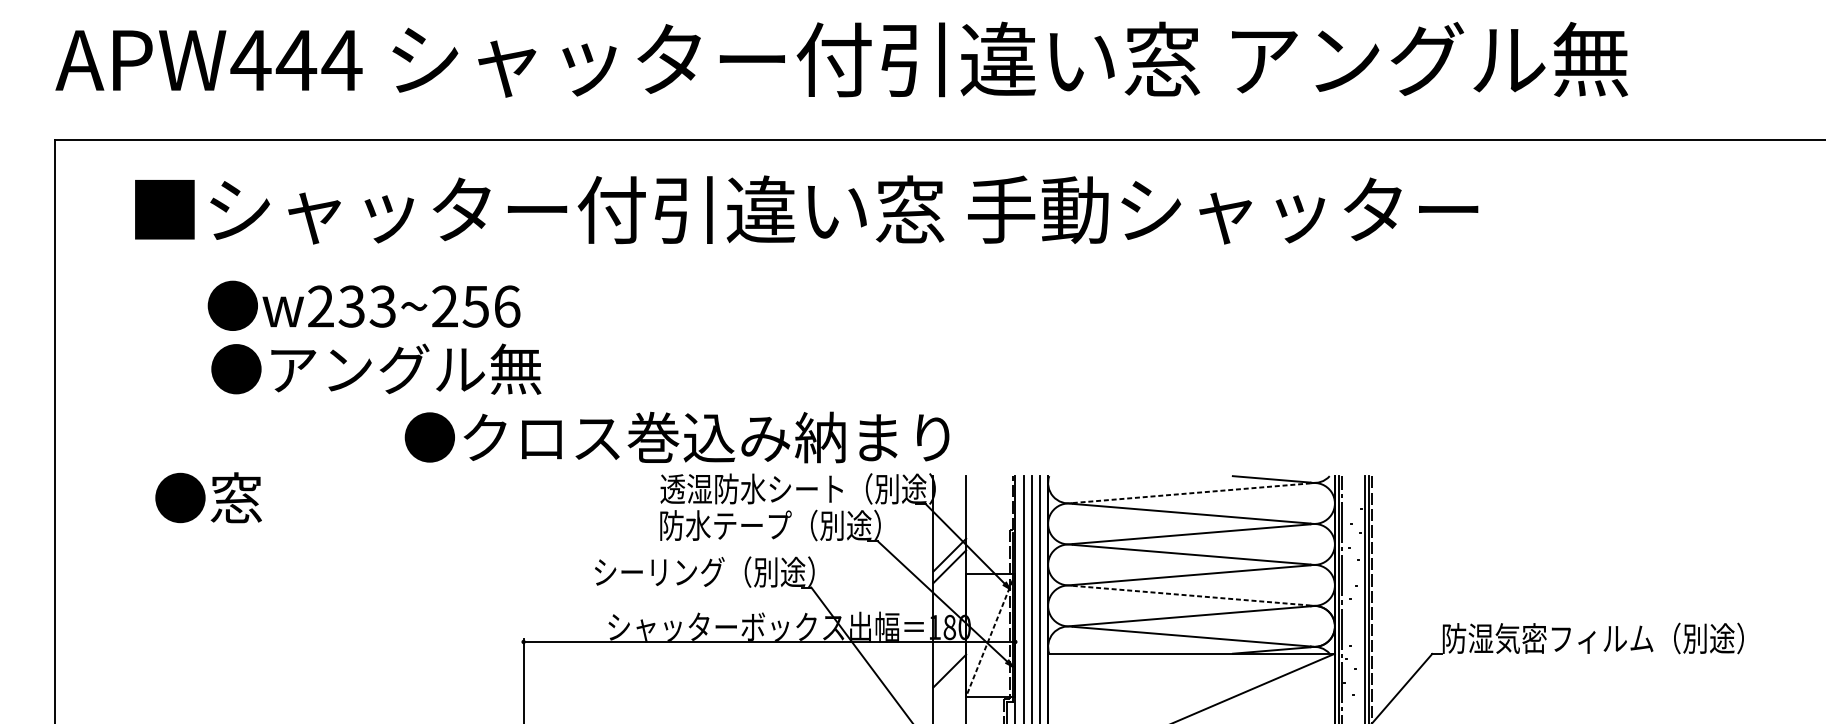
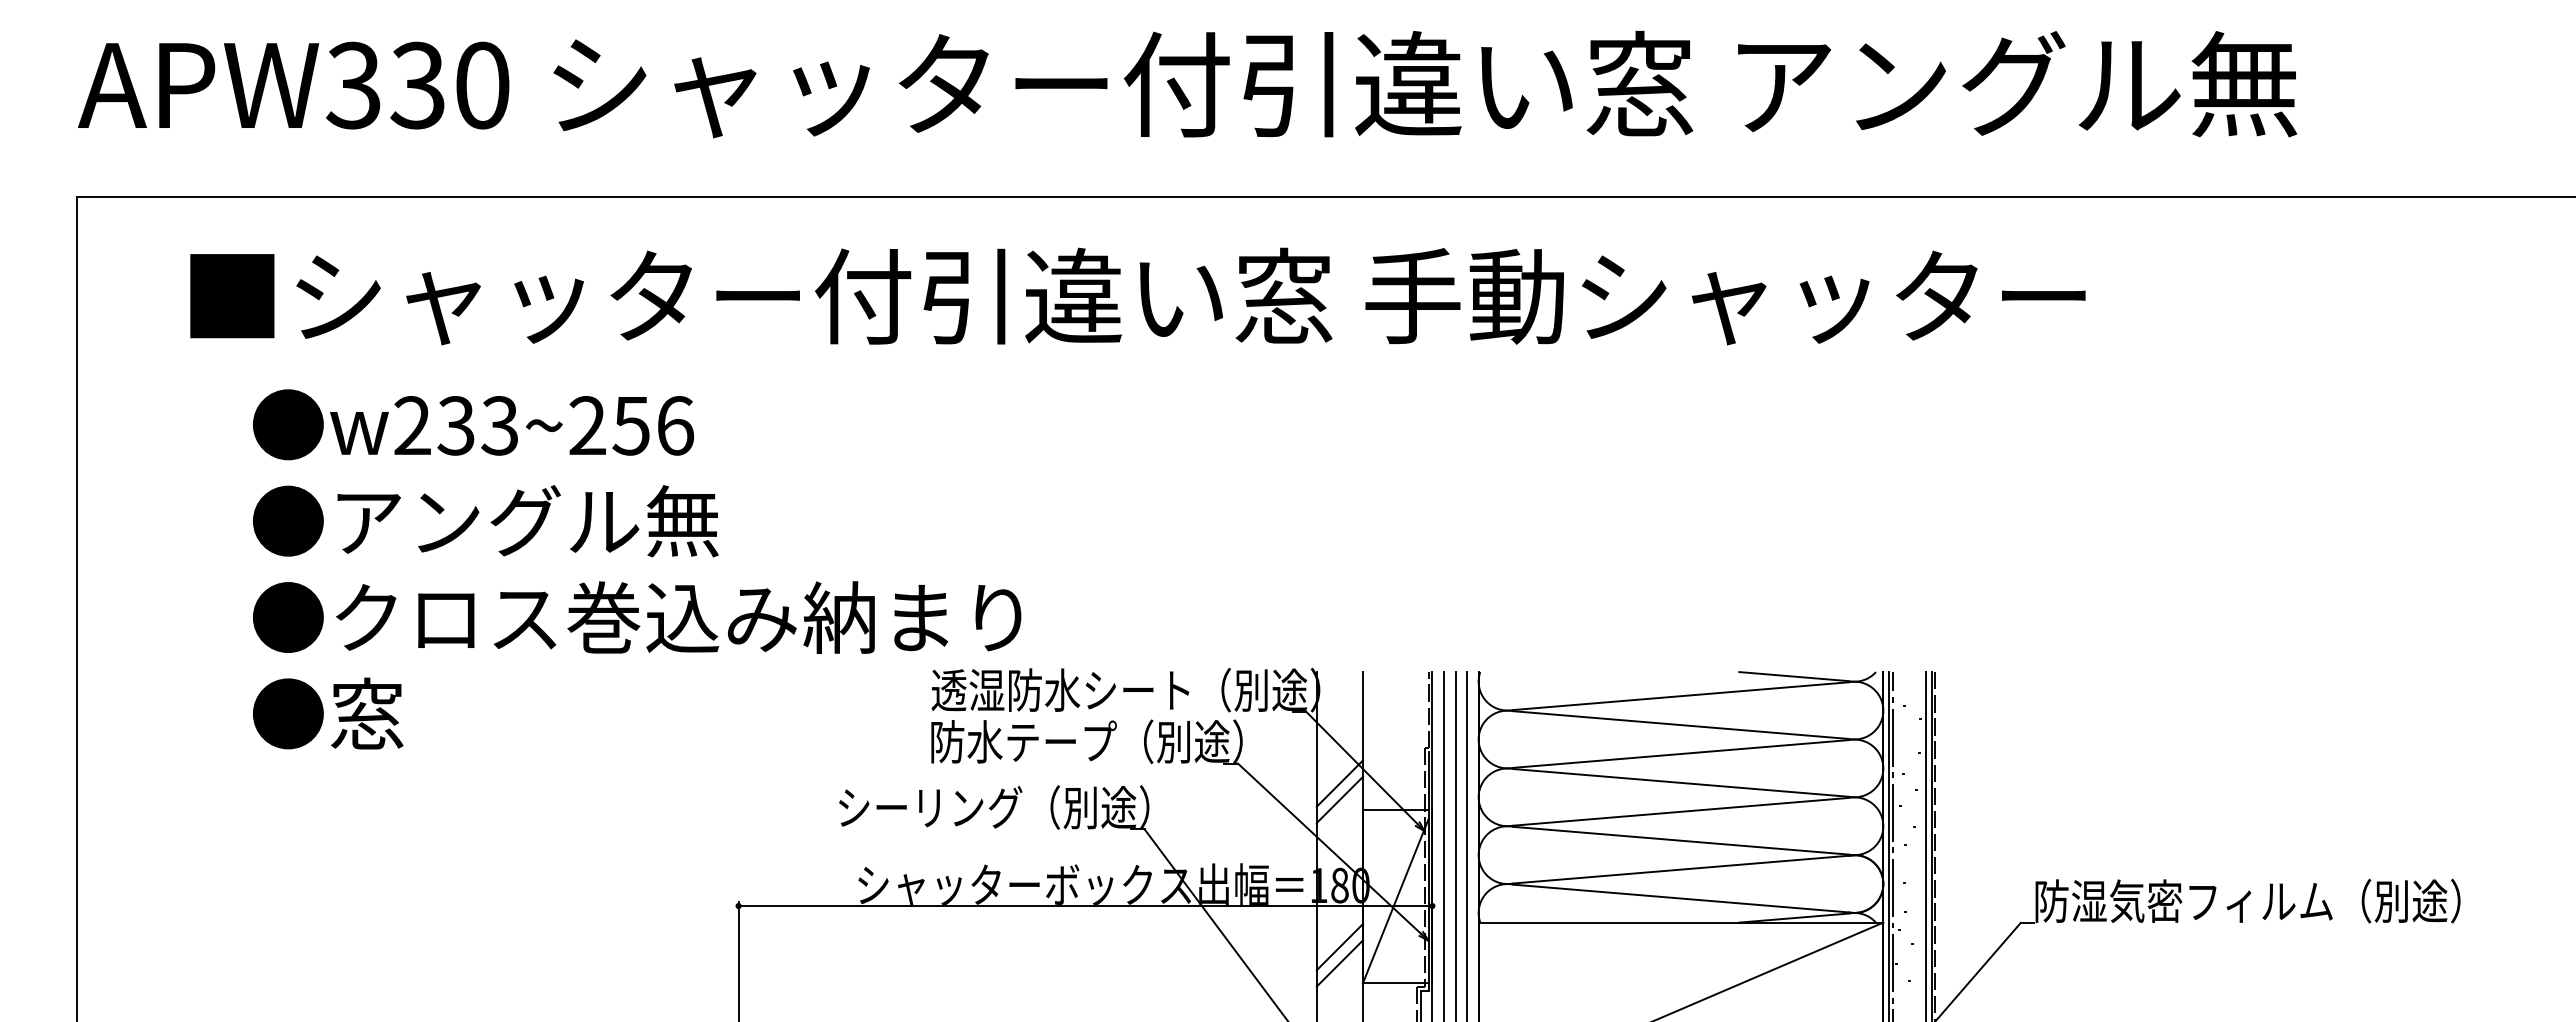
text: (296, 60) -> (417, 85), APW444 -> APW330
text: (364, 305) -> (473, 424), moved
text: (376, 369) -> (485, 521), moved
text: (677, 437) -> (637, 617), moved
line: (1191, 493) -> (1681, 696), dashed -> solid
text: (208, 497) -> (328, 713), moved
line: (1191, 595) -> (1681, 840), dashed -> solid
line: (989, 638) -> (1395, 901), dashed -> solid
line: (949, 682) -> (1339, 963), added

